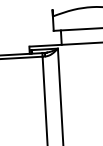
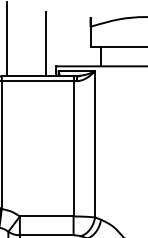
line: (21, 31) -> (46, 44), added

